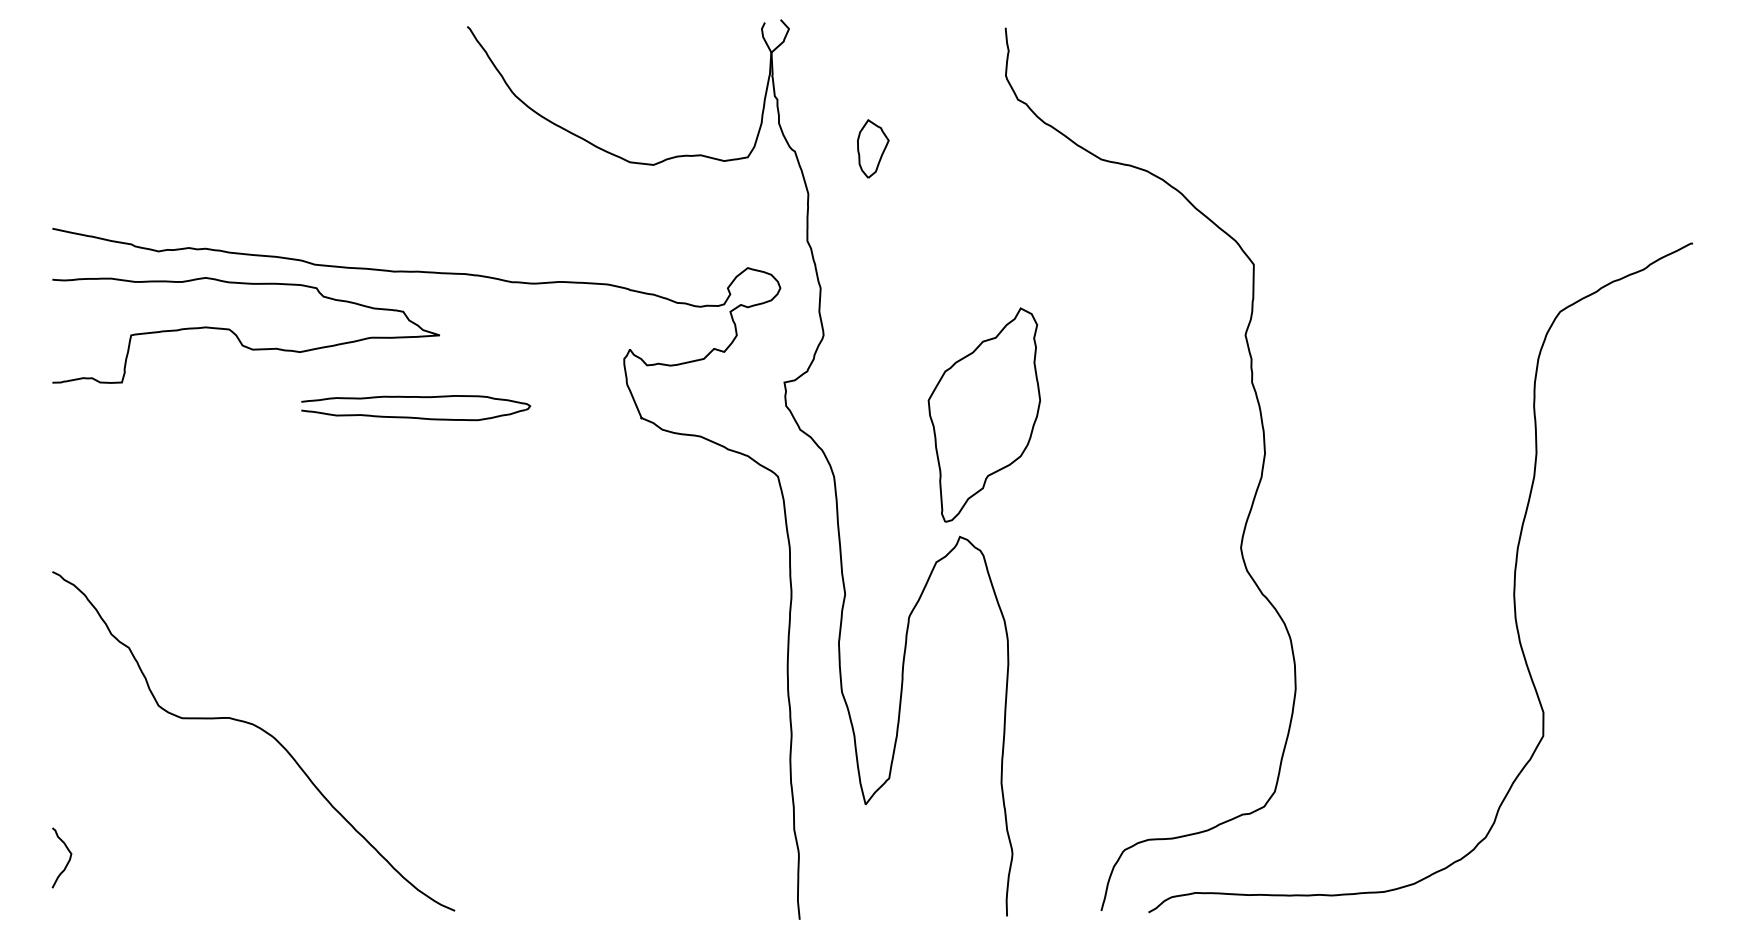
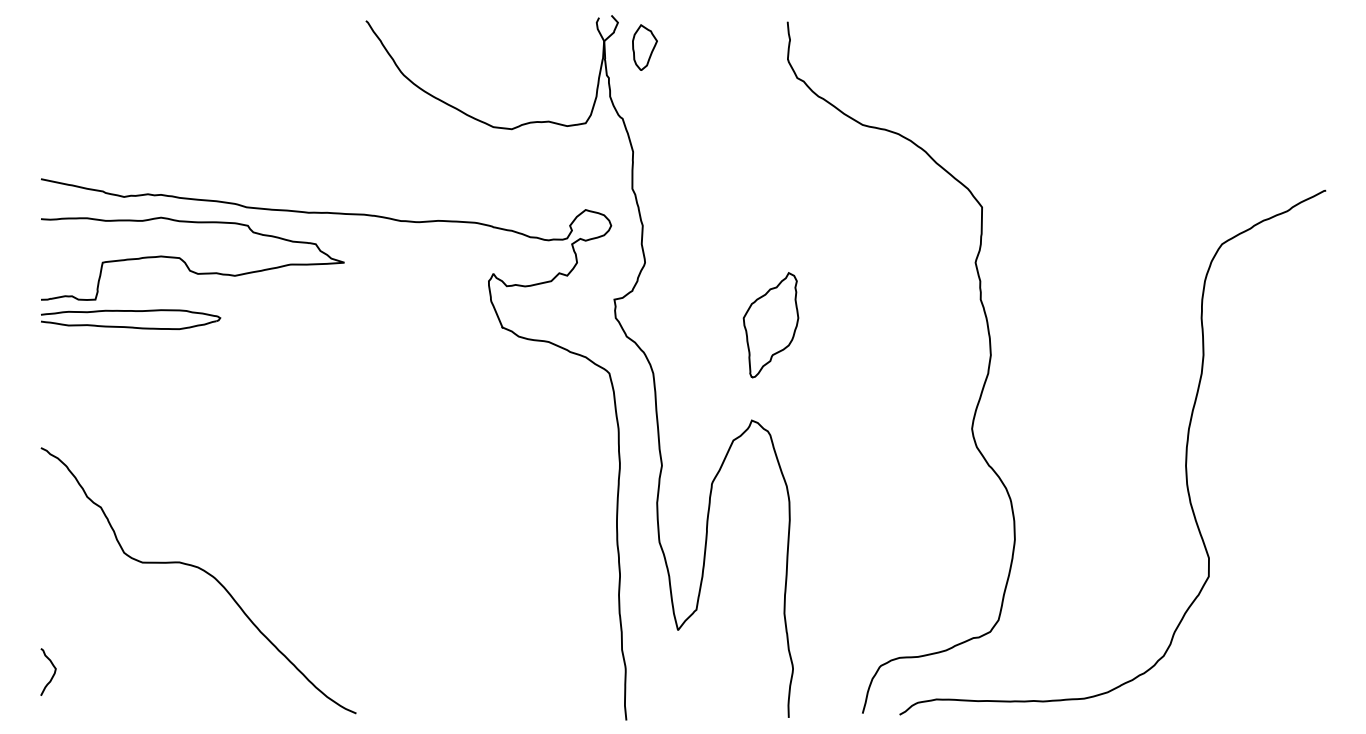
part: (872, 148) -> (644, 47), moved
part: (983, 415) -> (770, 325), size x0.62
part: (416, 416) -> (131, 326), moved

